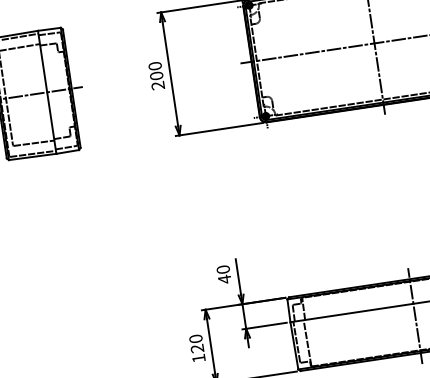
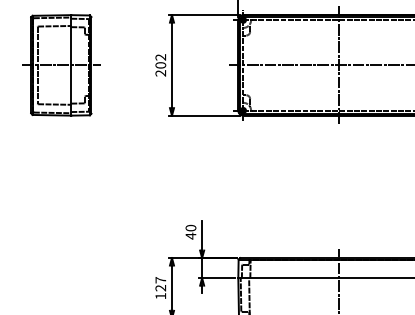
text: (154, 66) -> (160, 57), 200 -> 202
text: (195, 339) -> (160, 280), 120 -> 127

